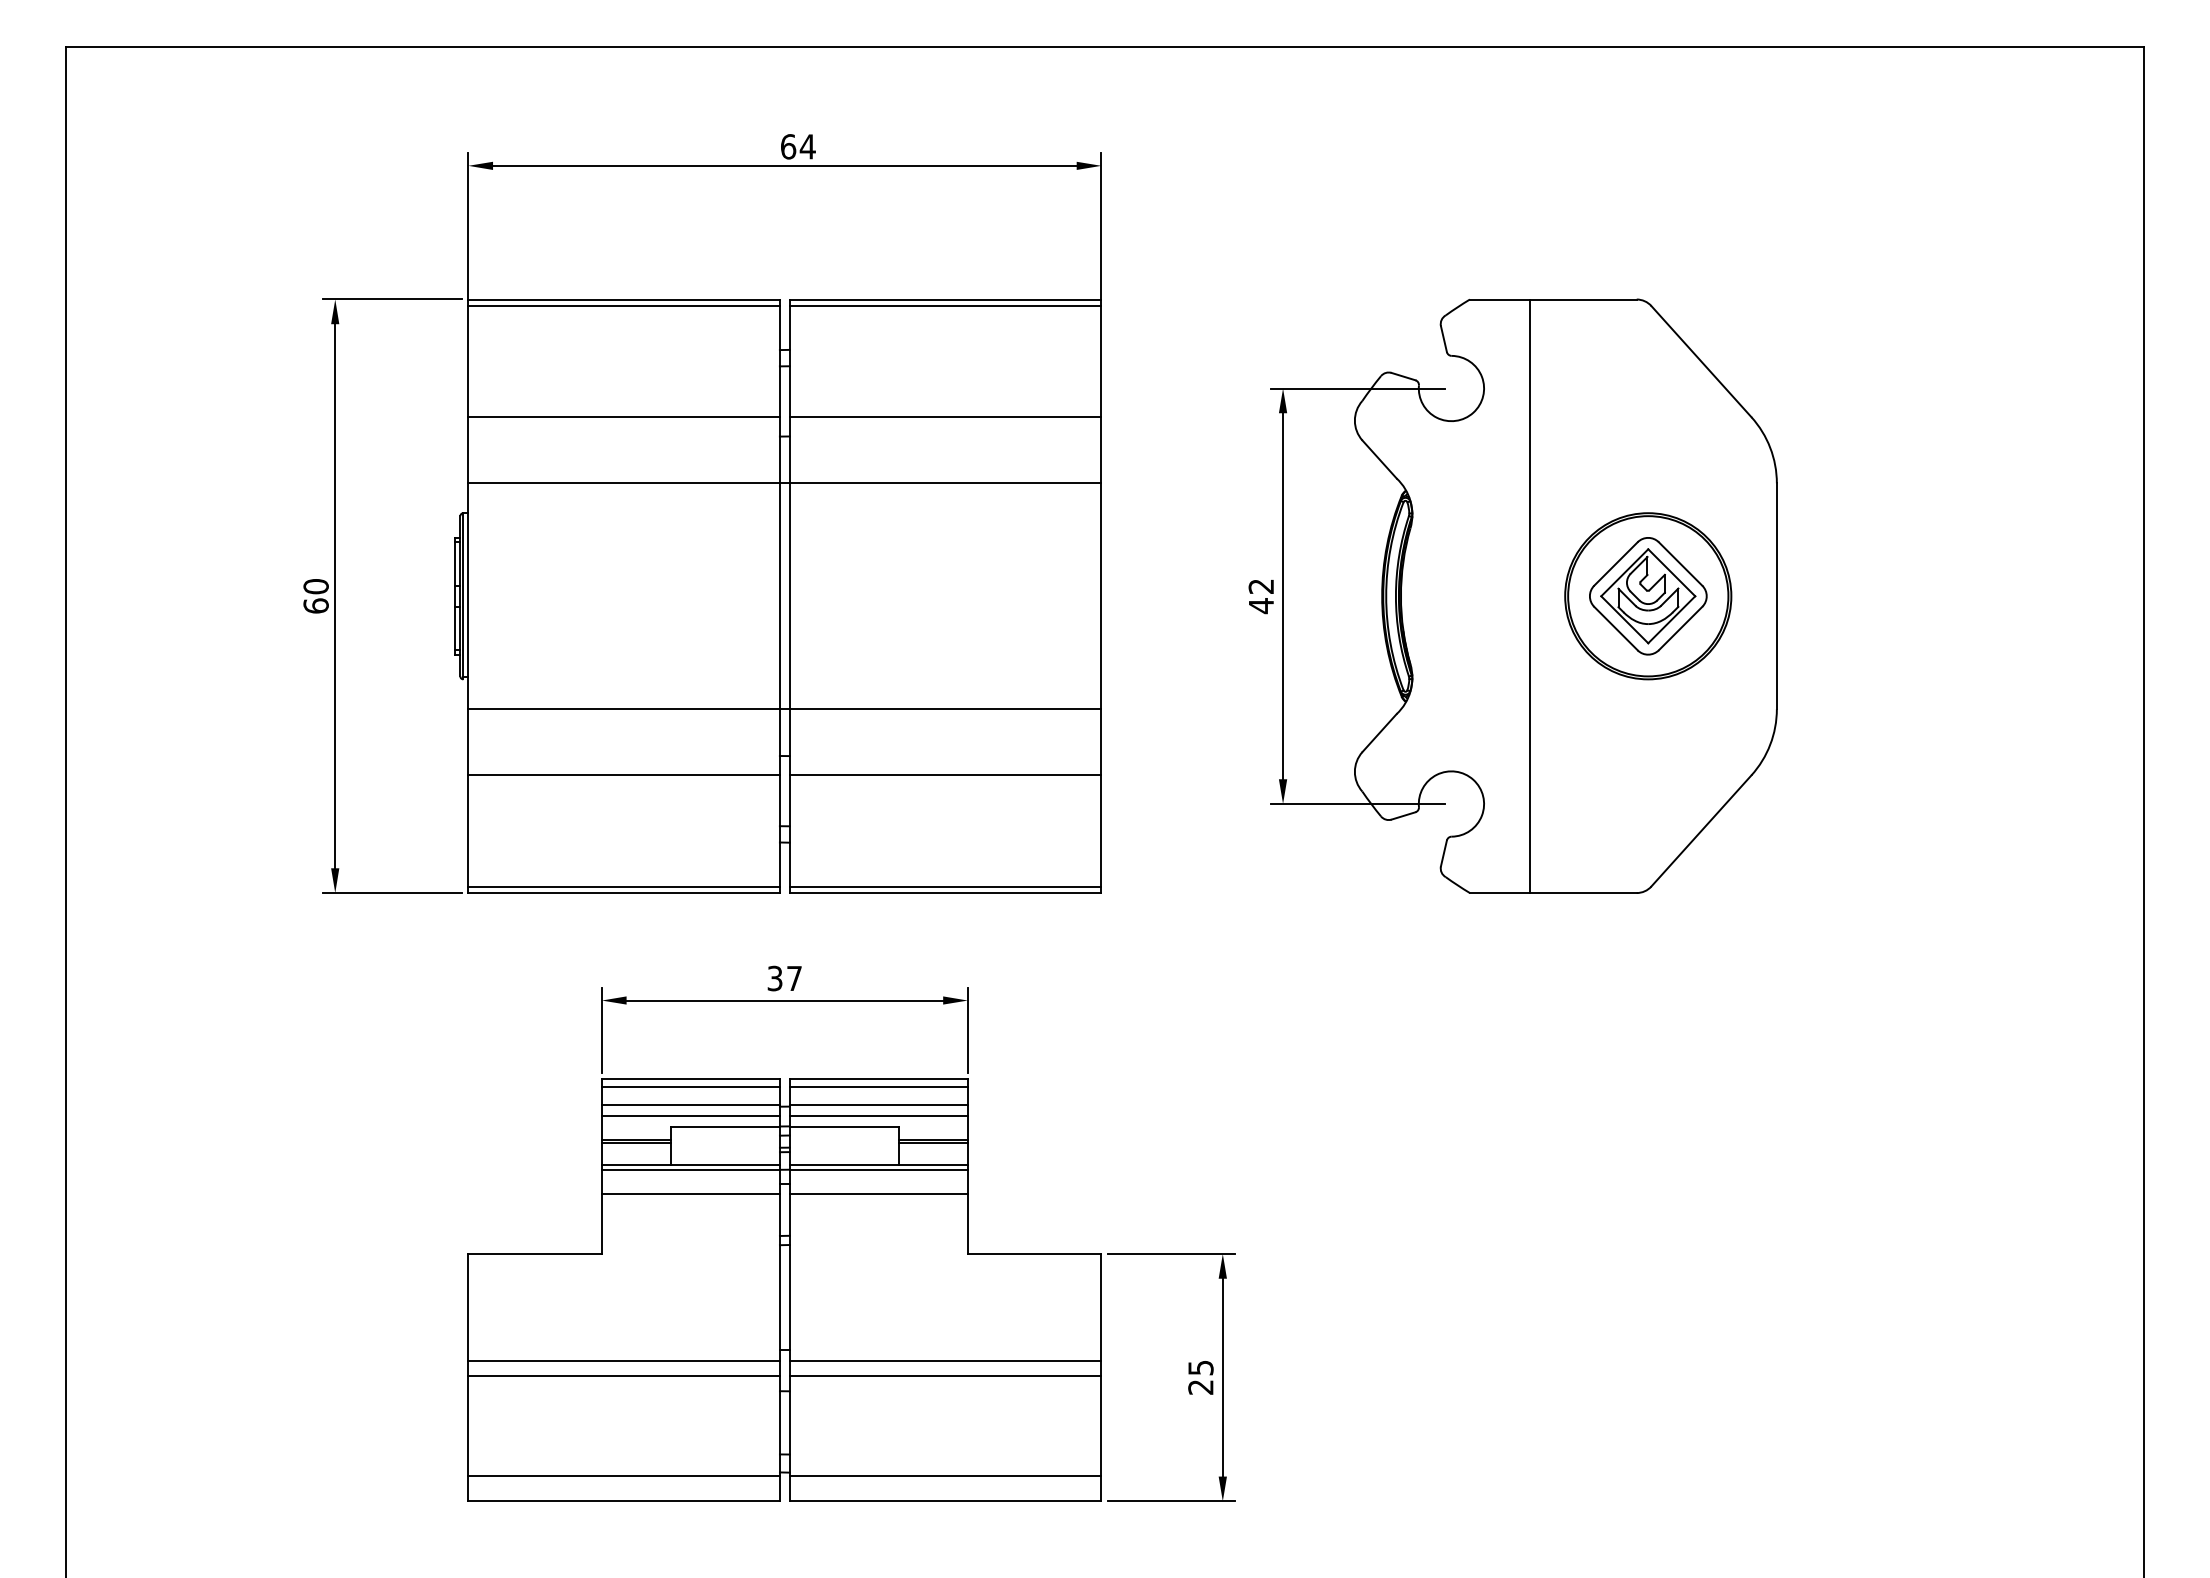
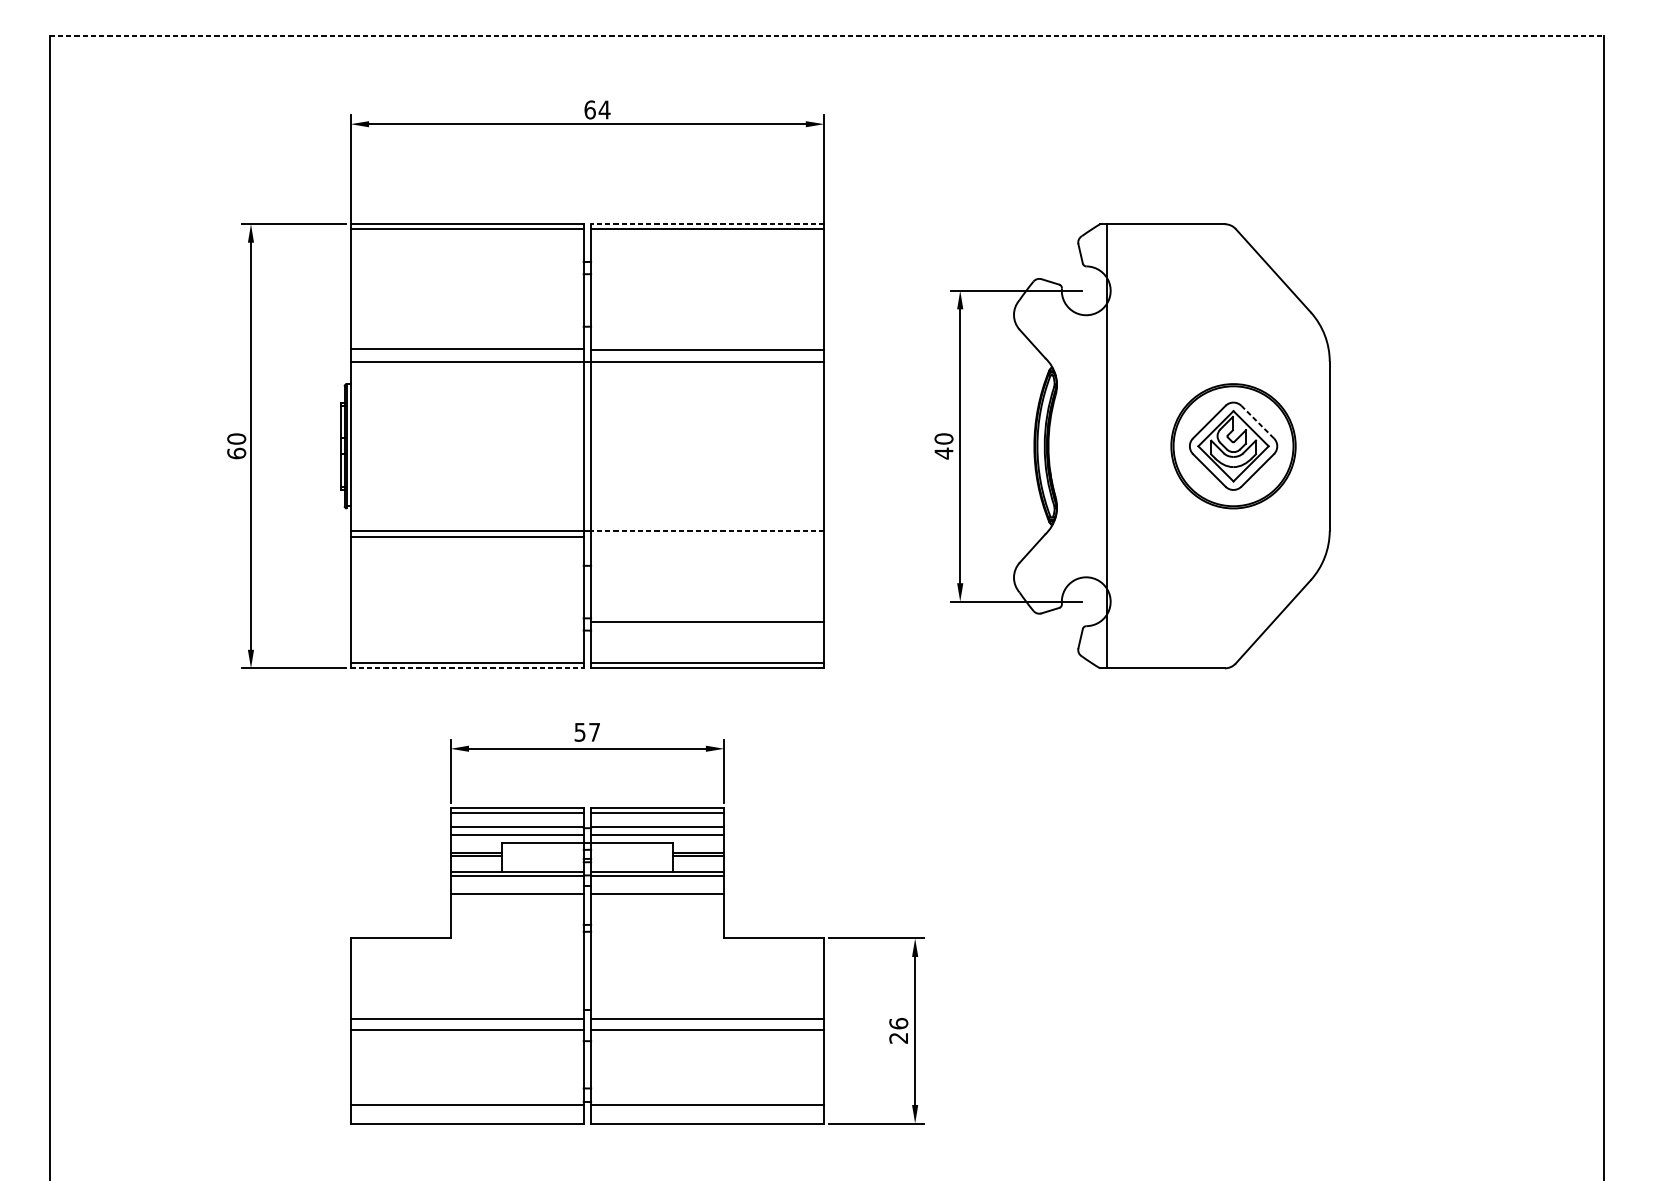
line: (1104, 47) -> (826, 35), solid -> dashed
line: (945, 299) -> (707, 224), solid -> dashed
line: (623, 417) -> (466, 349), moved
line: (945, 417) -> (707, 350), moved
line: (1680, 564) -> (1257, 422), solid -> dashed
text: (1261, 586) -> (944, 438), 42 -> 40
line: (1529, 596) -> (1107, 446), moved
line: (945, 709) -> (707, 531), solid -> dashed
line: (623, 775) -> (466, 536), moved
line: (945, 775) -> (707, 622), moved
line: (624, 893) -> (467, 668), solid -> dashed
text: (775, 977) -> (580, 731), 37 -> 57
text: (1200, 1367) -> (898, 1023), 25 -> 26

